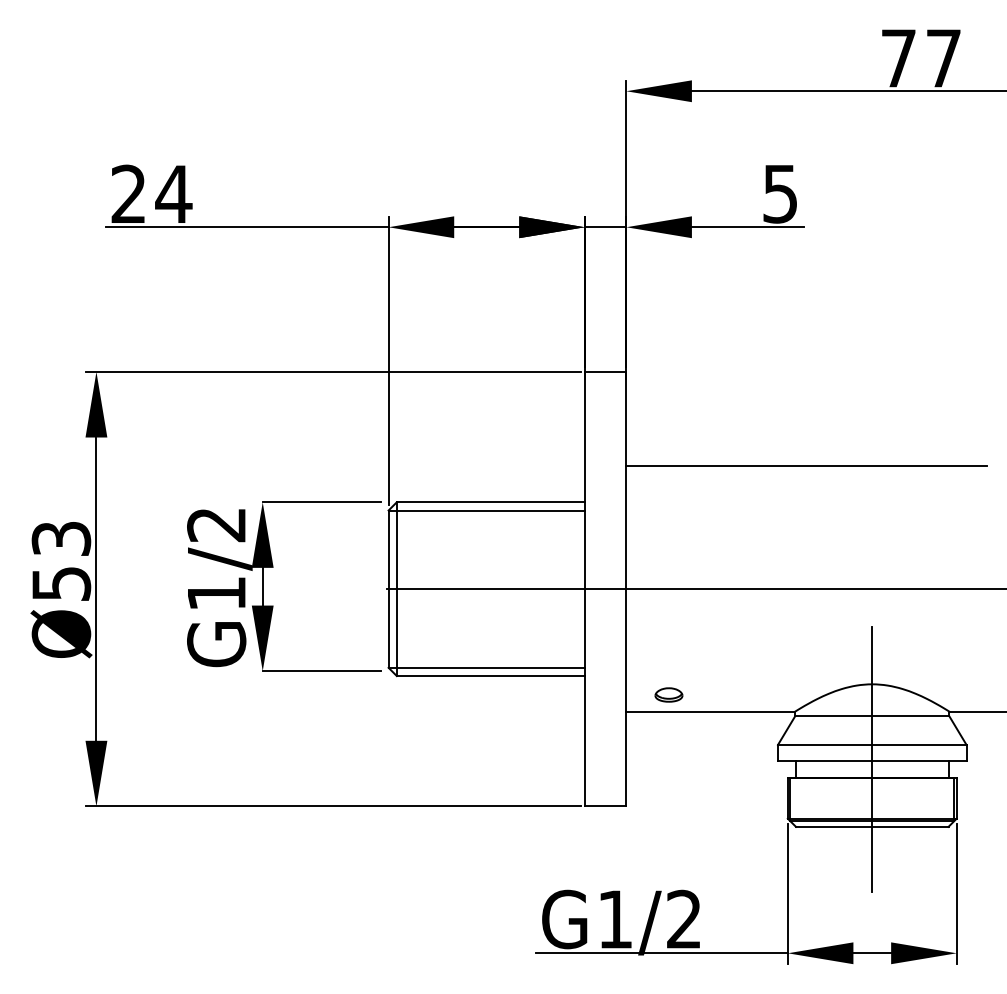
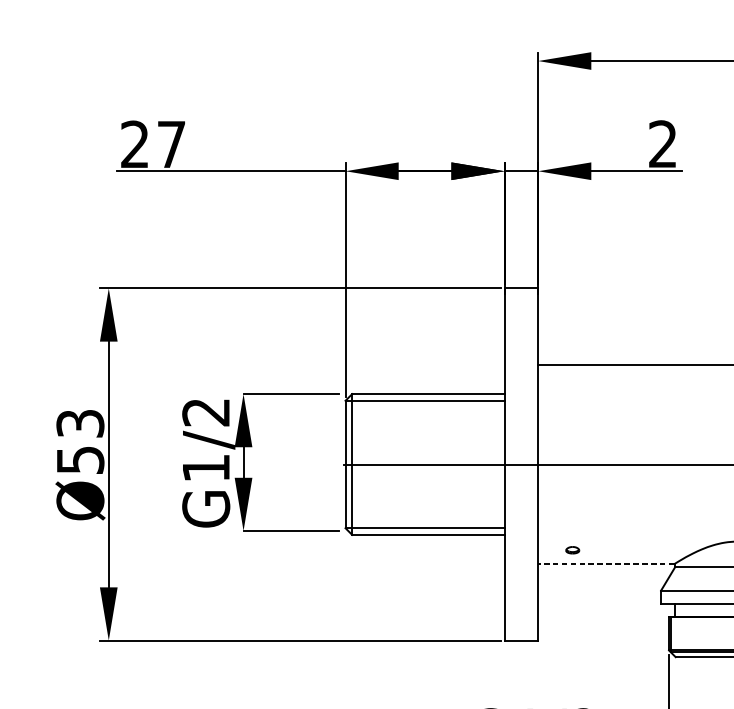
text: (173, 193) -> (171, 143), 24 -> 27
text: (779, 193) -> (662, 143), 5 -> 2
part: (668, 694) -> (572, 549), size x0.6
line: (709, 712) -> (605, 564), solid -> dashed

